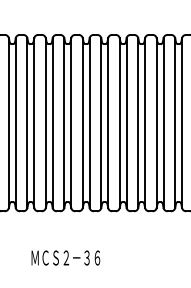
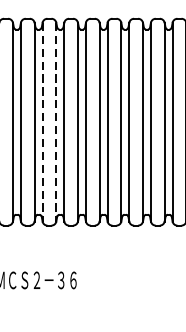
line: (71, 123) -> (43, 122), solid -> dashed
line: (82, 123) -> (55, 122), solid -> dashed

